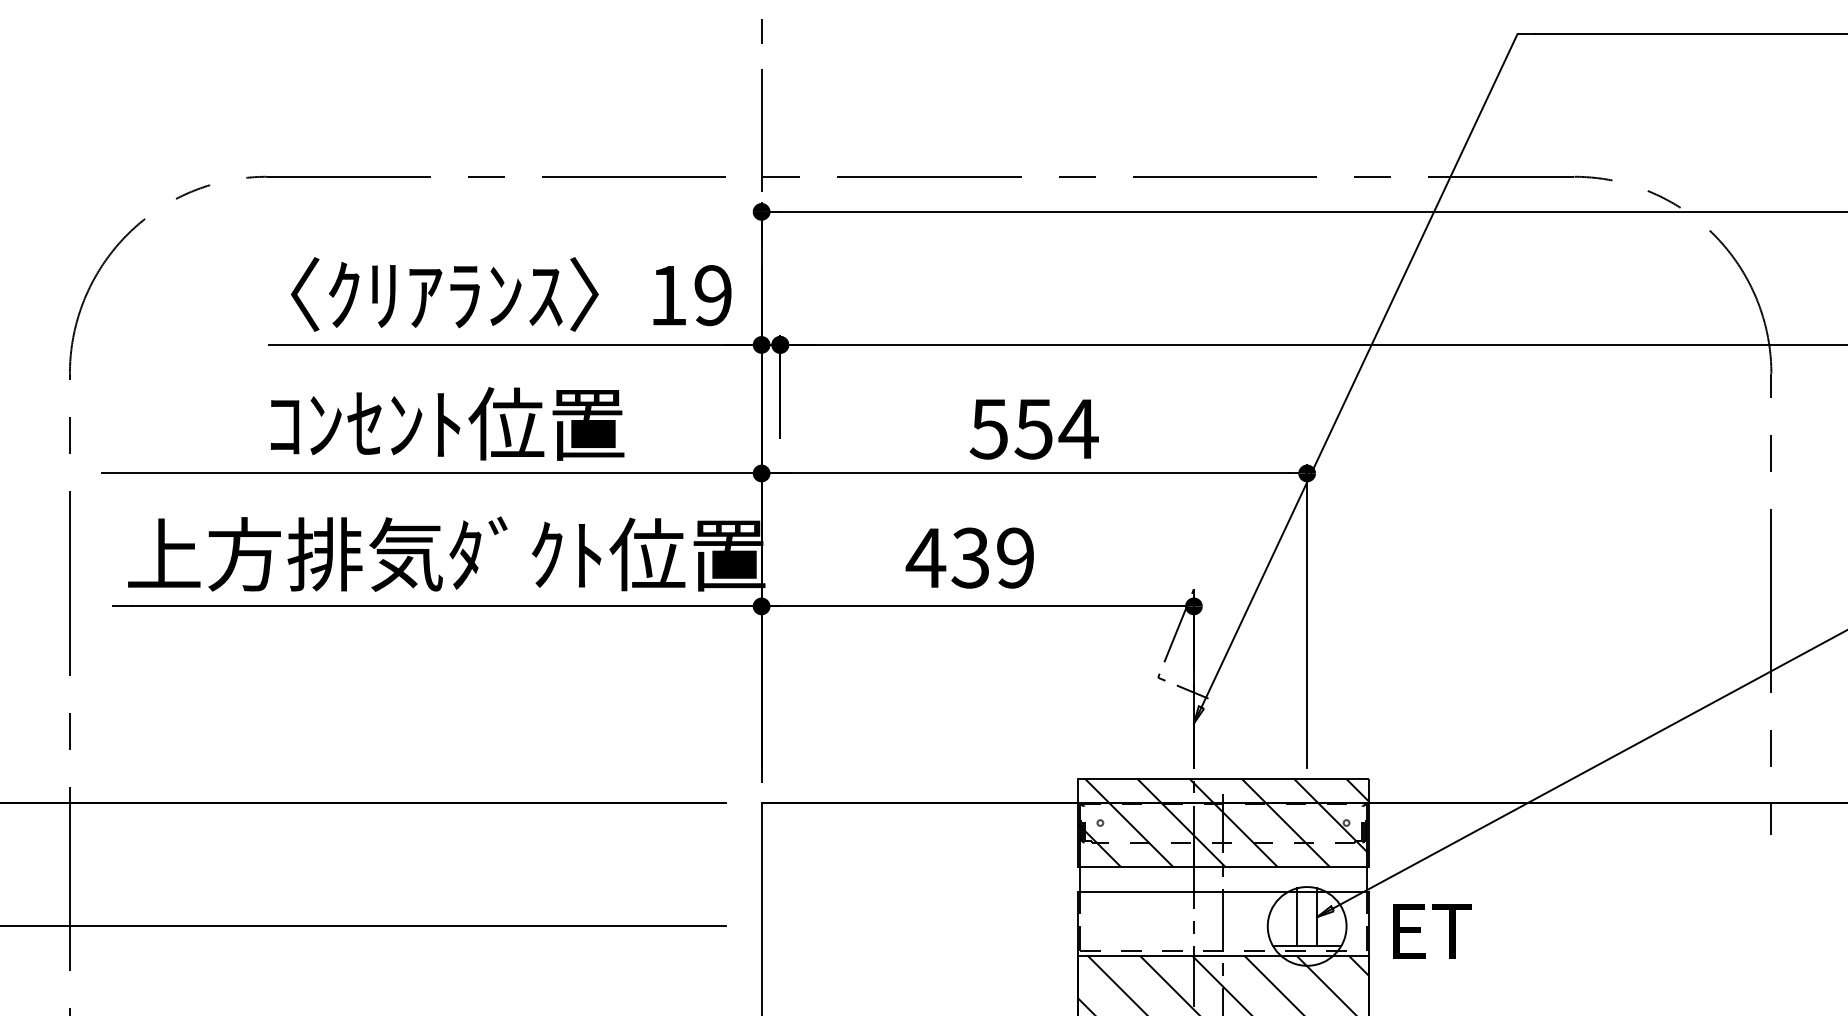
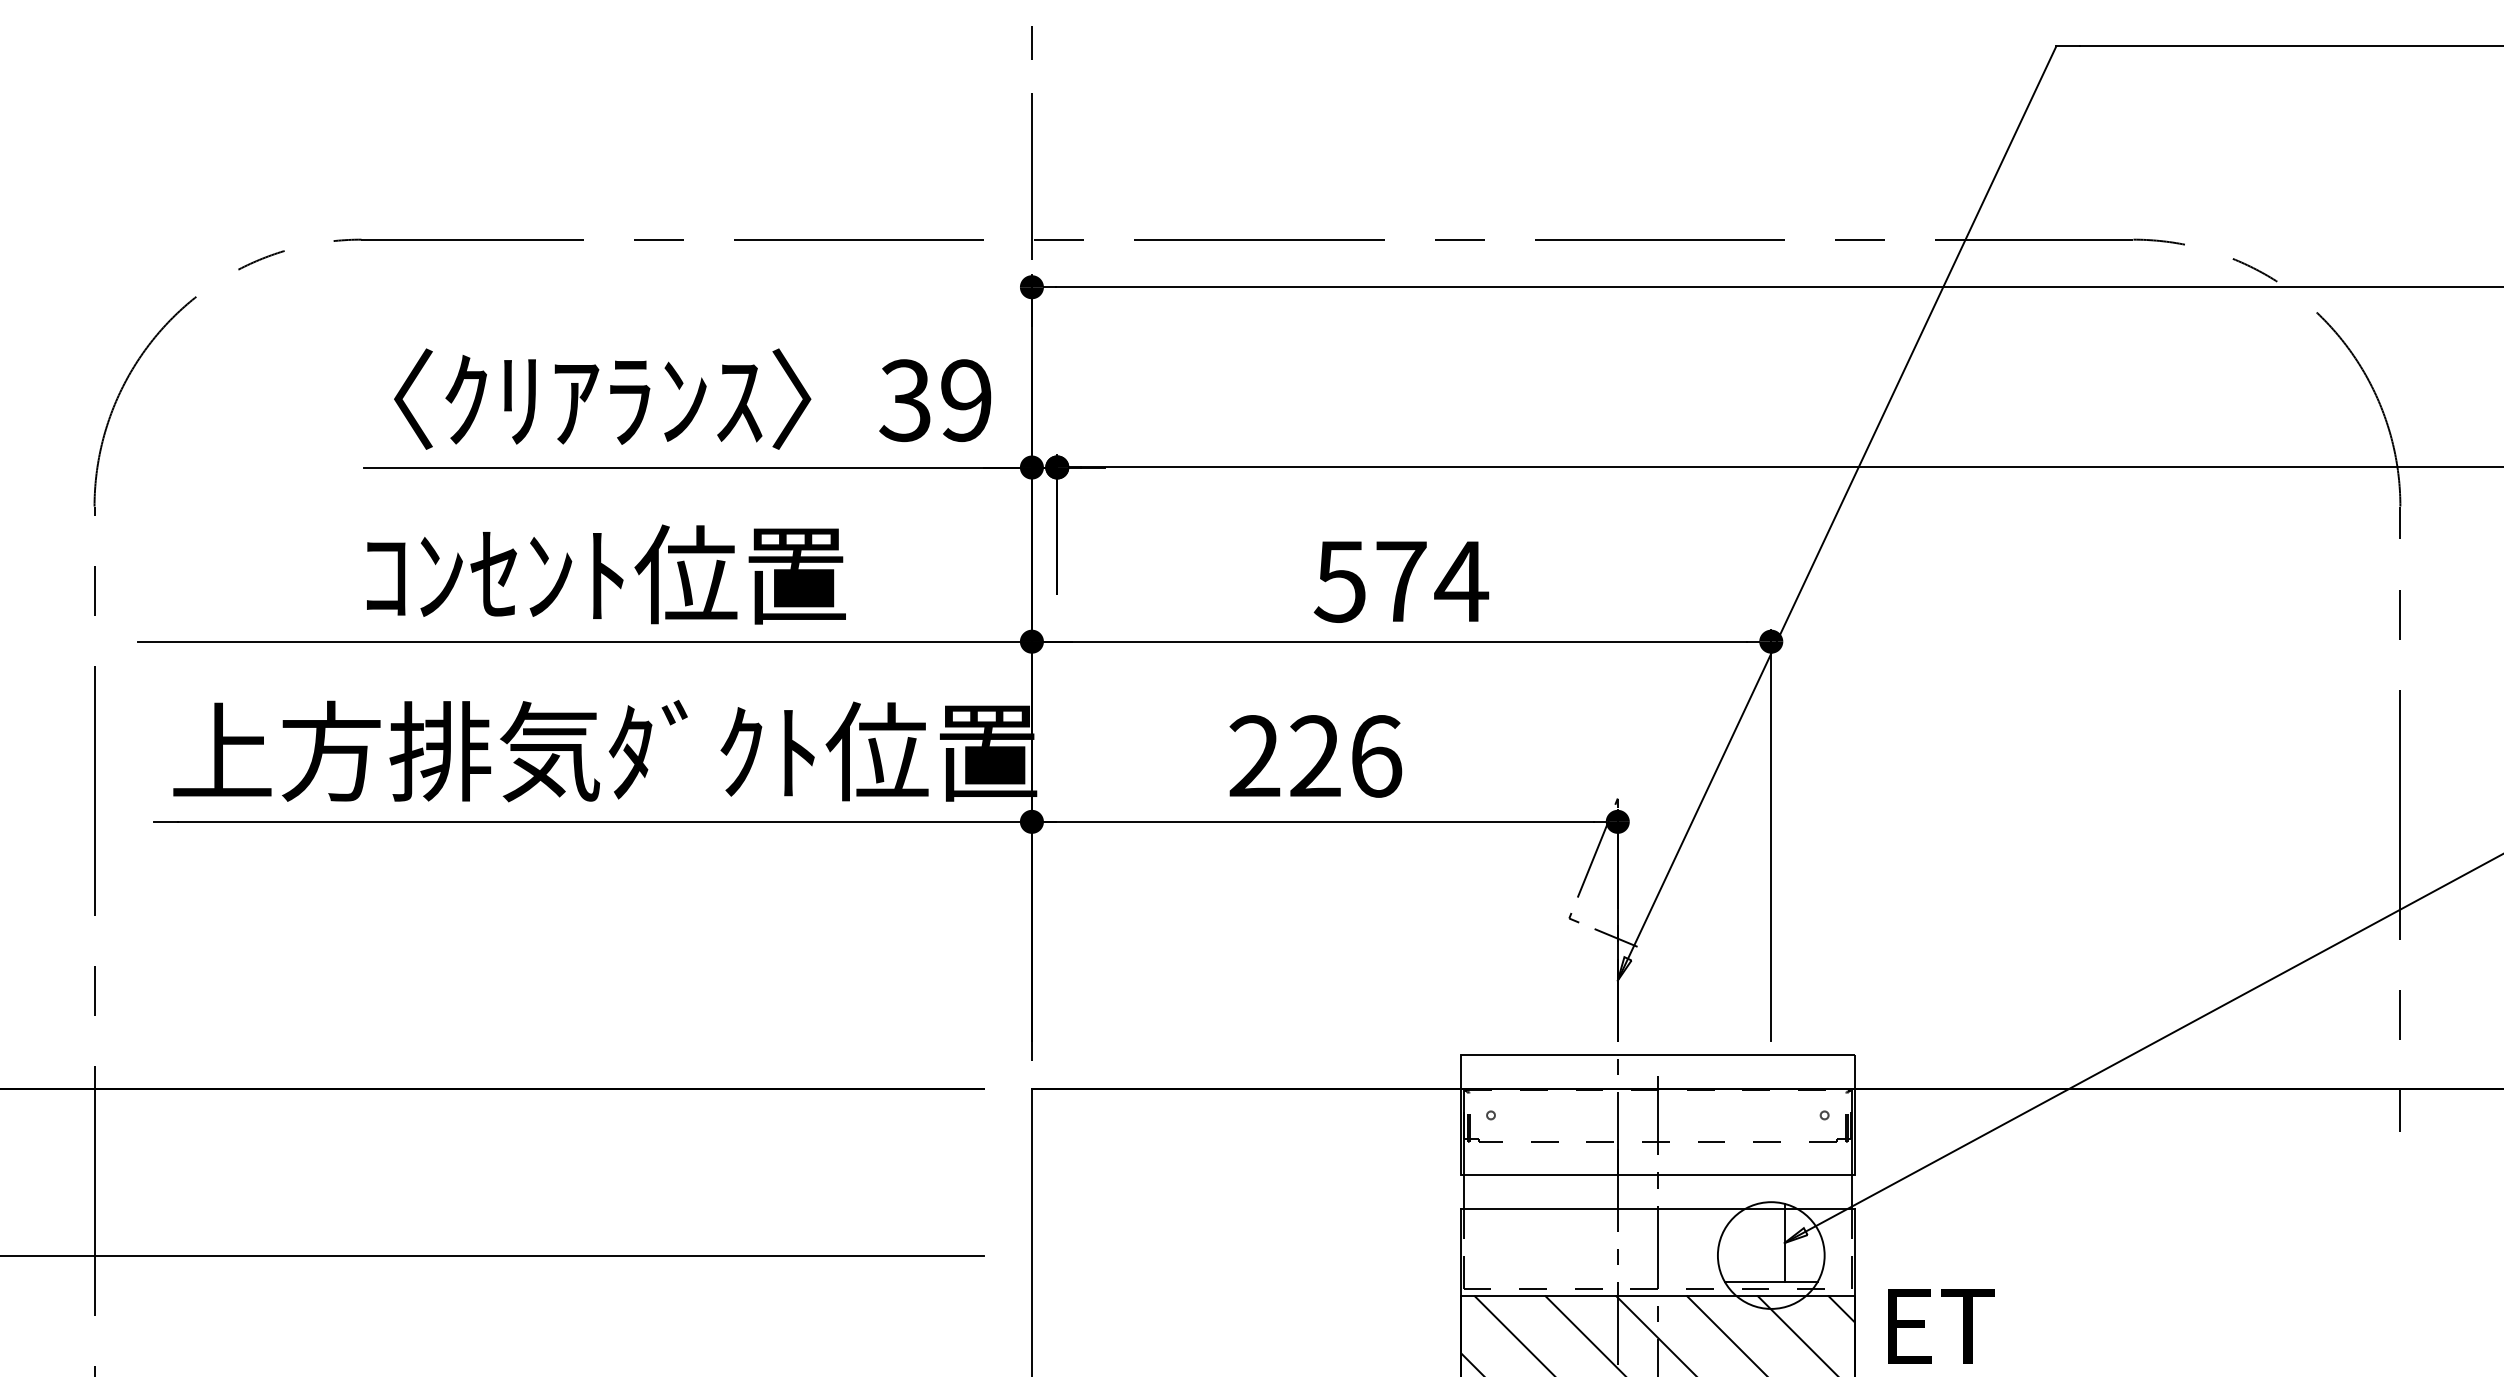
text: (667, 295) -> (904, 400), 19 -> 39
text: (1033, 429) -> (1400, 581), 554 -> 574
text: (970, 558) -> (1314, 756), 439 -> 226
hatch: (1223, 823) -> (1657, 1115), removed
line: (1297, 916) -> (1757, 1242), removed
text: (1432, 931) -> (1941, 1326), moved

